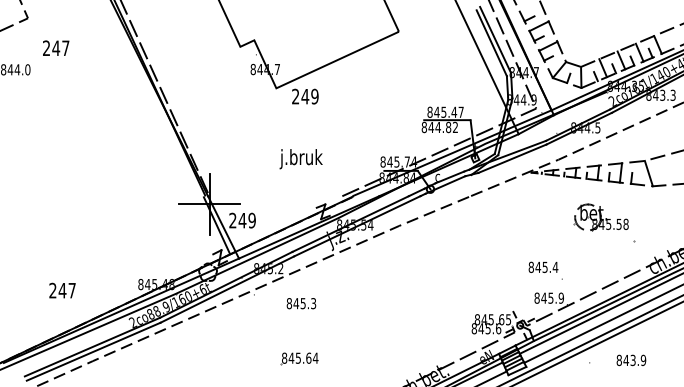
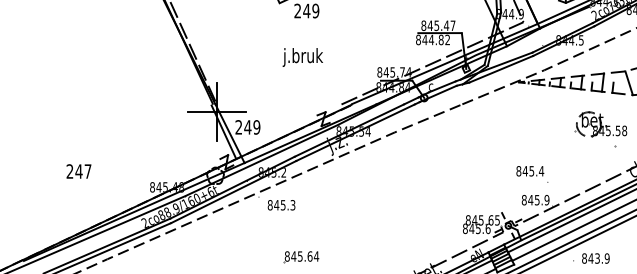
text: (300, 159) -> (302, 57), moved
part: (600, 217) -> (600, 124), moved
text: (62, 290) -> (78, 171), moved
text: (301, 303) -> (281, 205), moved
text: (631, 360) -> (595, 258), moved

